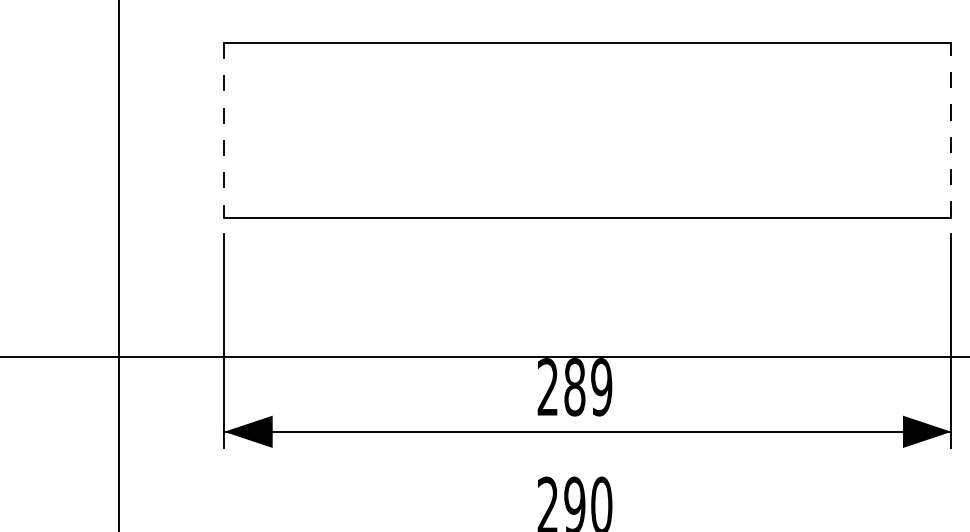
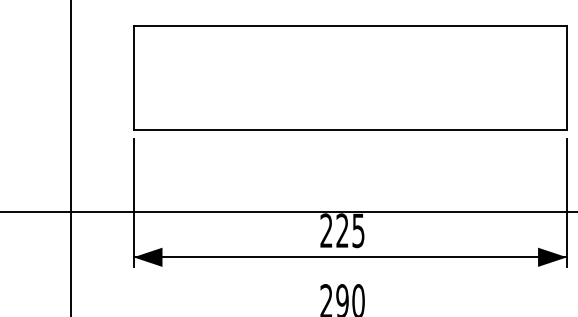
line: (950, 130) -> (566, 77), dashed -> solid
line: (224, 131) -> (133, 78), dashed -> solid
text: (588, 386) -> (350, 230), 289 -> 225

